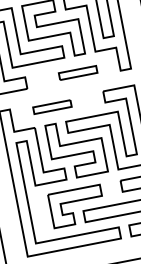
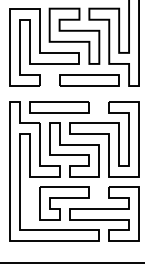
part: (78, 72) -> (89, 80), size x1.67
part: (52, 107) -> (59, 107), size x1.67

